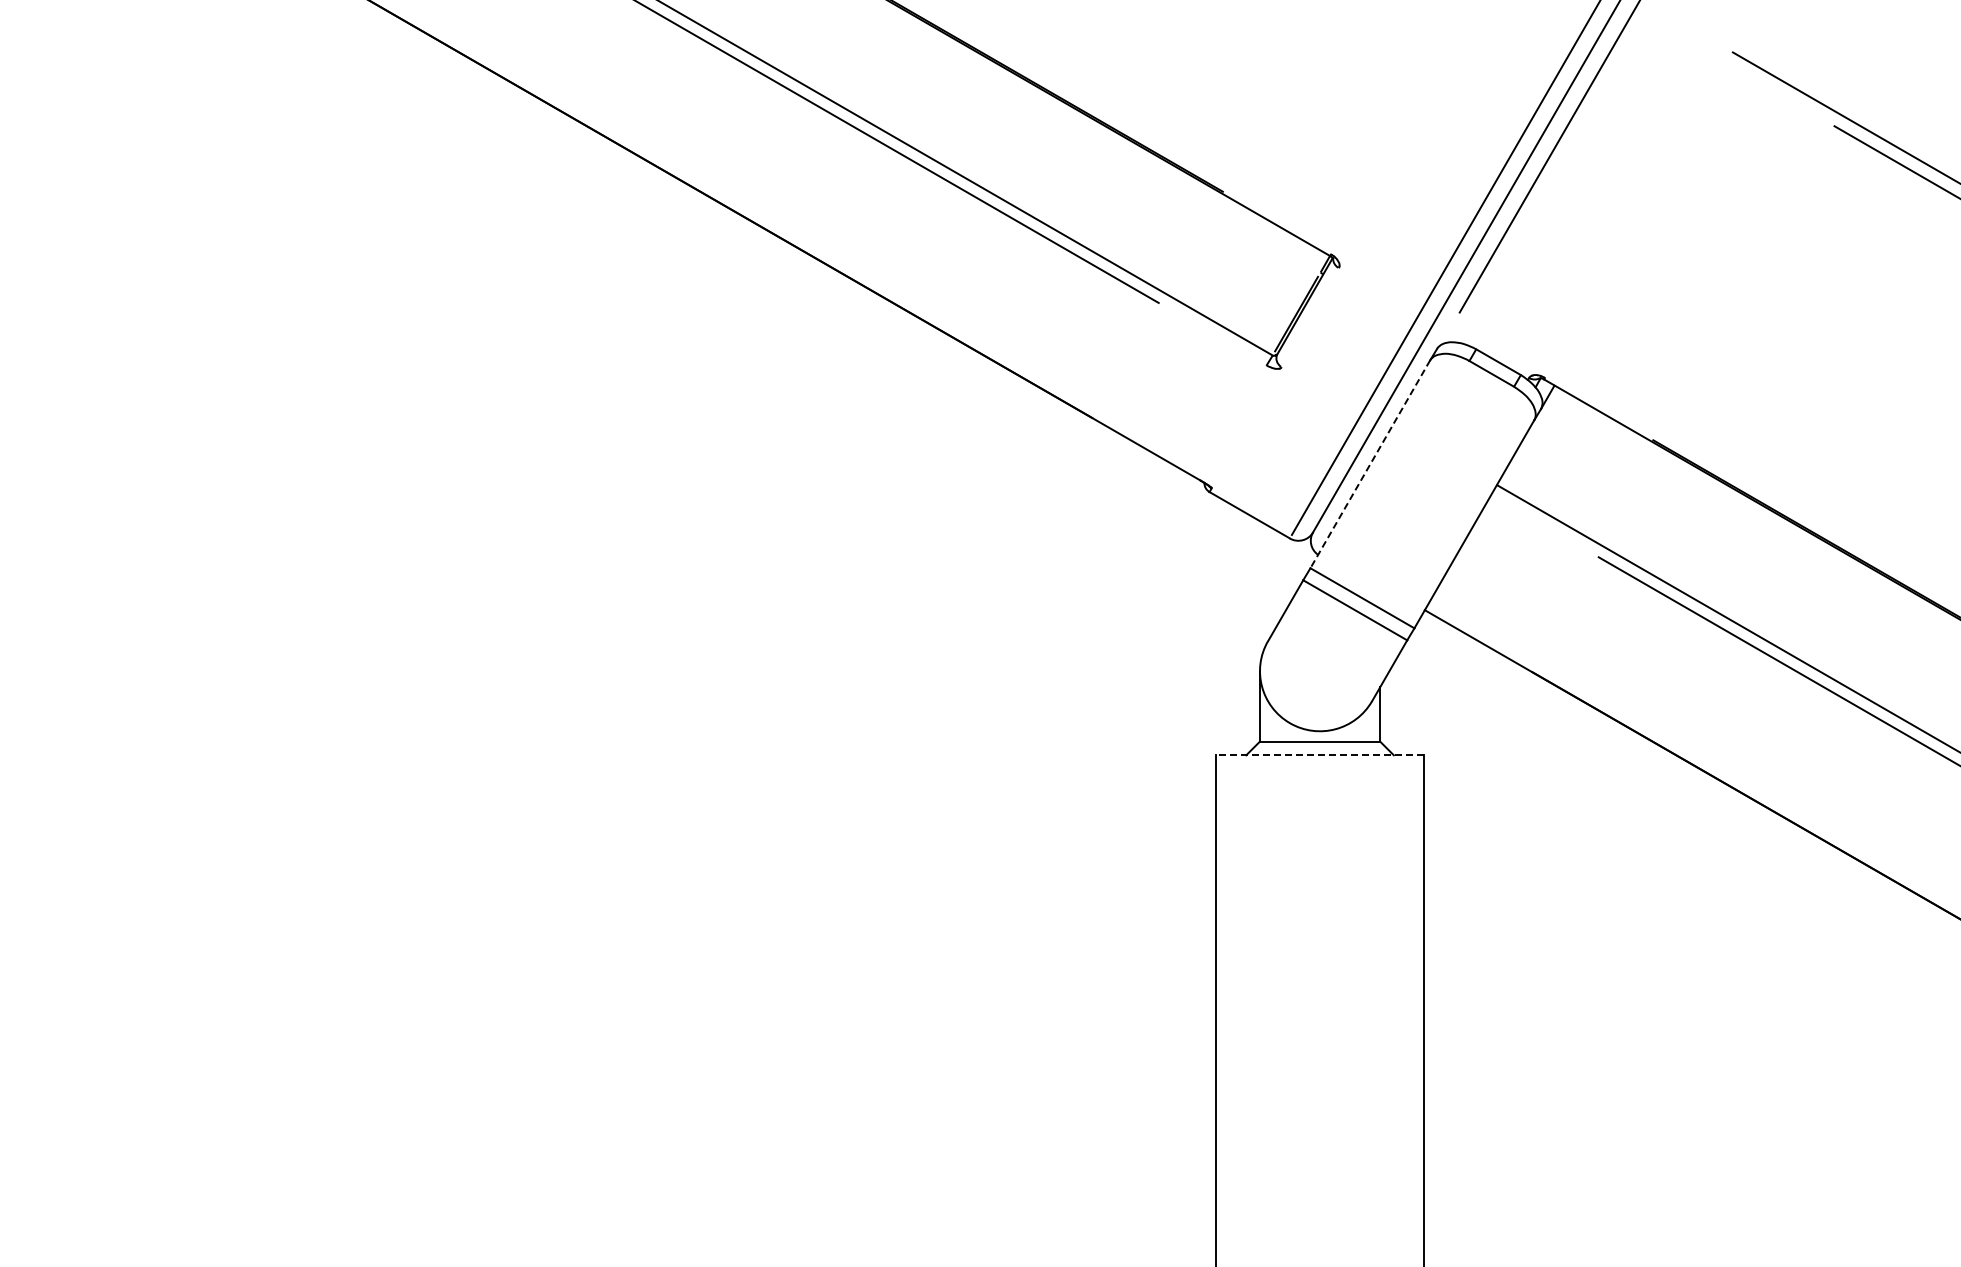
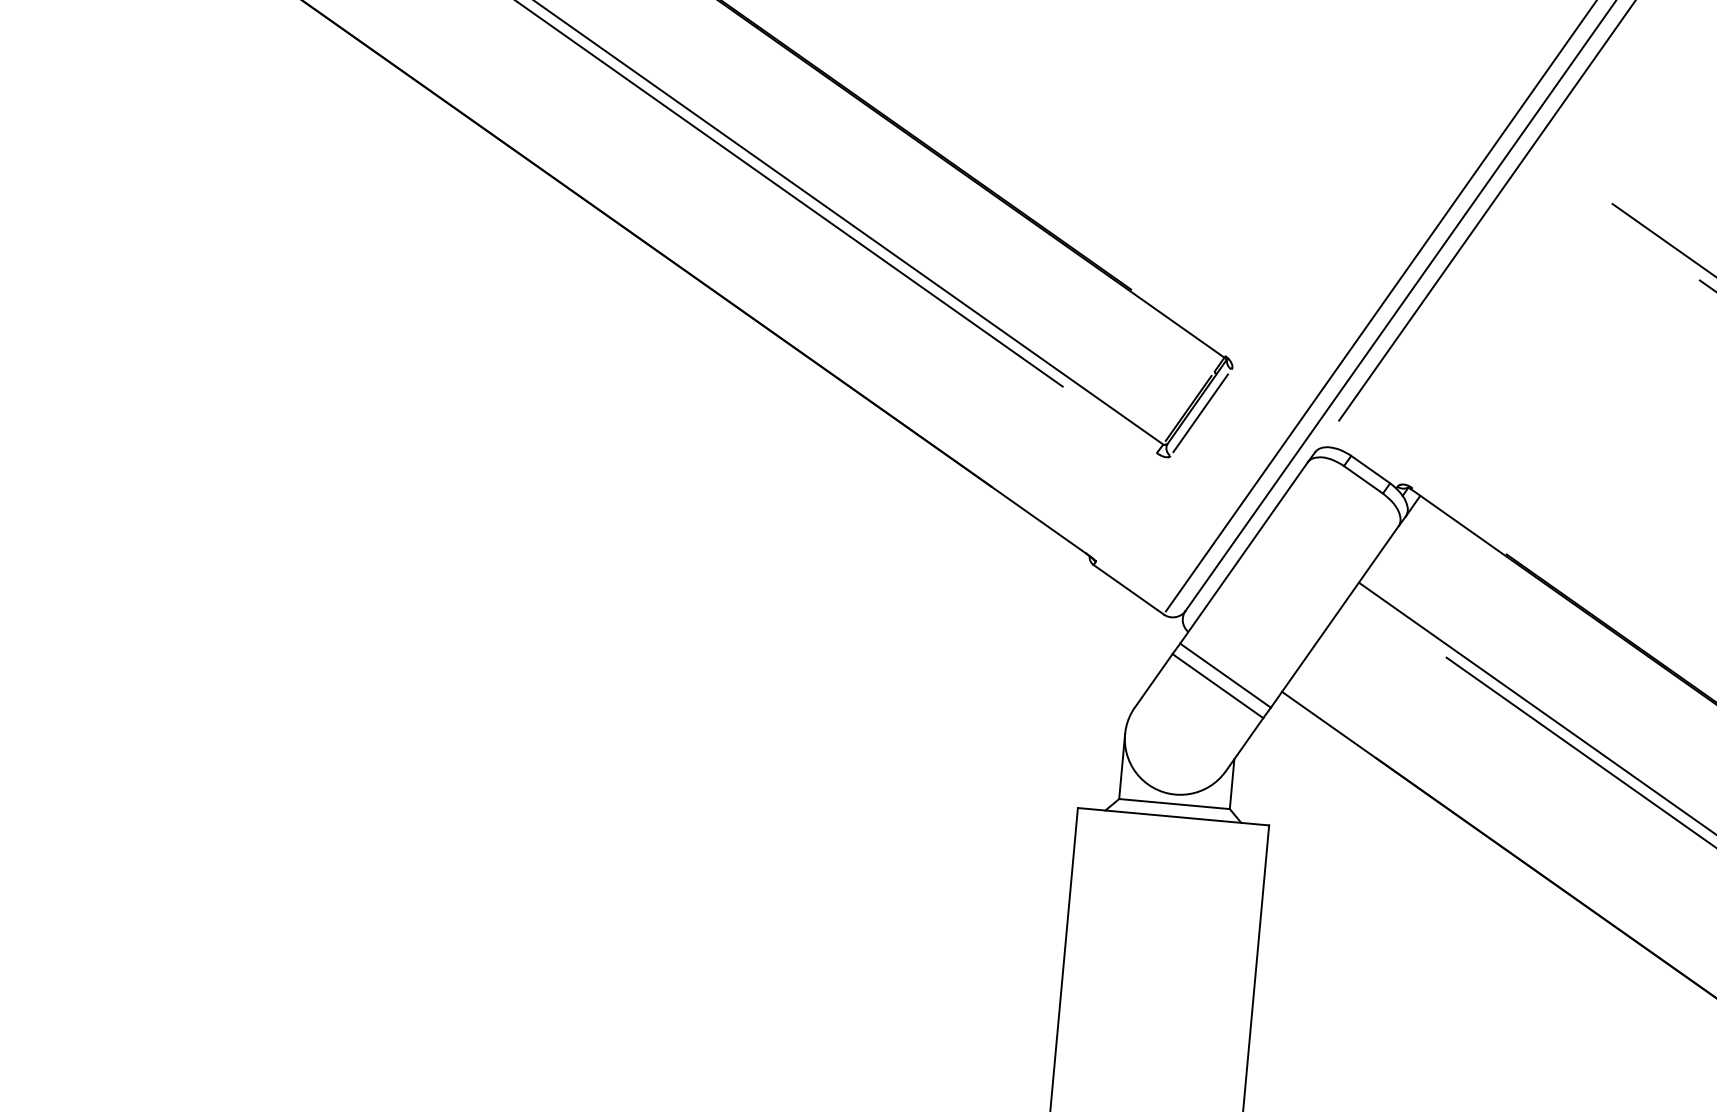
line: (1309, 317) -> (1200, 412), added
line: (1370, 464) -> (1244, 553), dashed -> solid
line: (1320, 755) -> (1173, 816), dashed -> solid

